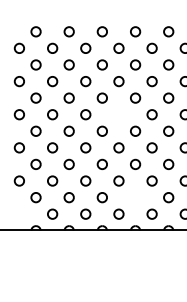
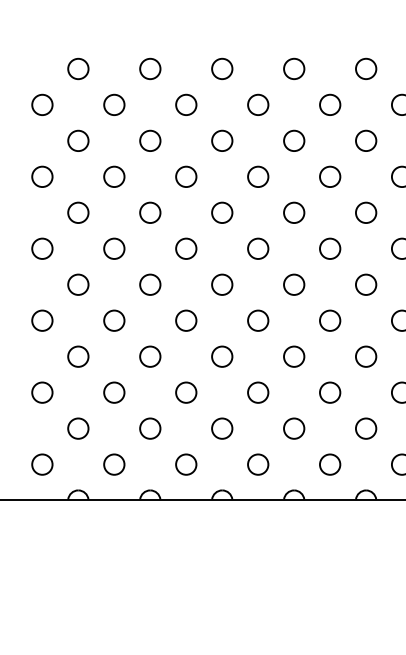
circle: (118, 114) -> (257, 248), added
circle: (135, 197) -> (294, 428), added
circle: (18, 213) -> (40, 463), added

